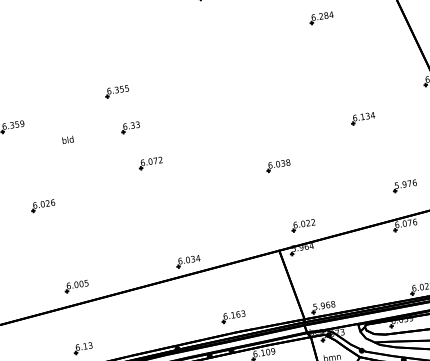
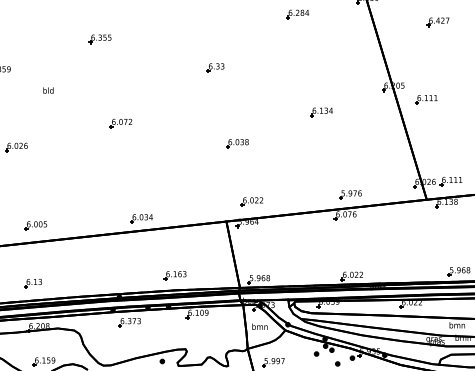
part: (116, 92) -> (99, 39), moved
part: (130, 127) -> (215, 67), moved
part: (404, 185) -> (350, 194), moved

